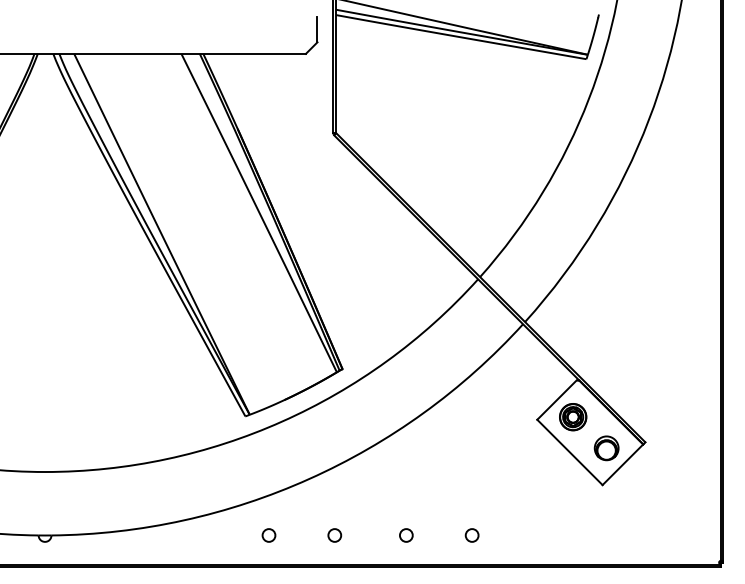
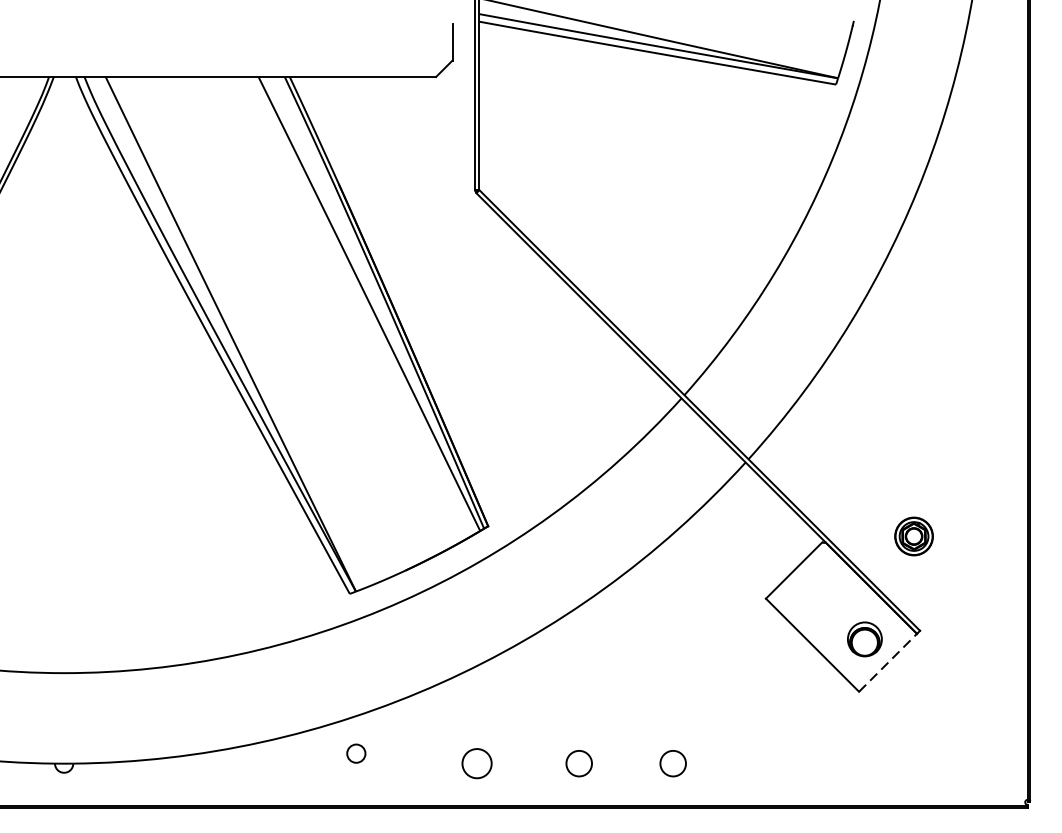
part: (573, 417) -> (914, 536), moved
line: (622, 464) -> (887, 662), solid -> dashed
circle: (268, 535) -> (355, 753), moved
circle: (334, 535) -> (476, 763), size x1.6
circle: (406, 535) -> (579, 763), size x1.4
circle: (471, 535) -> (672, 763), size x1.4

